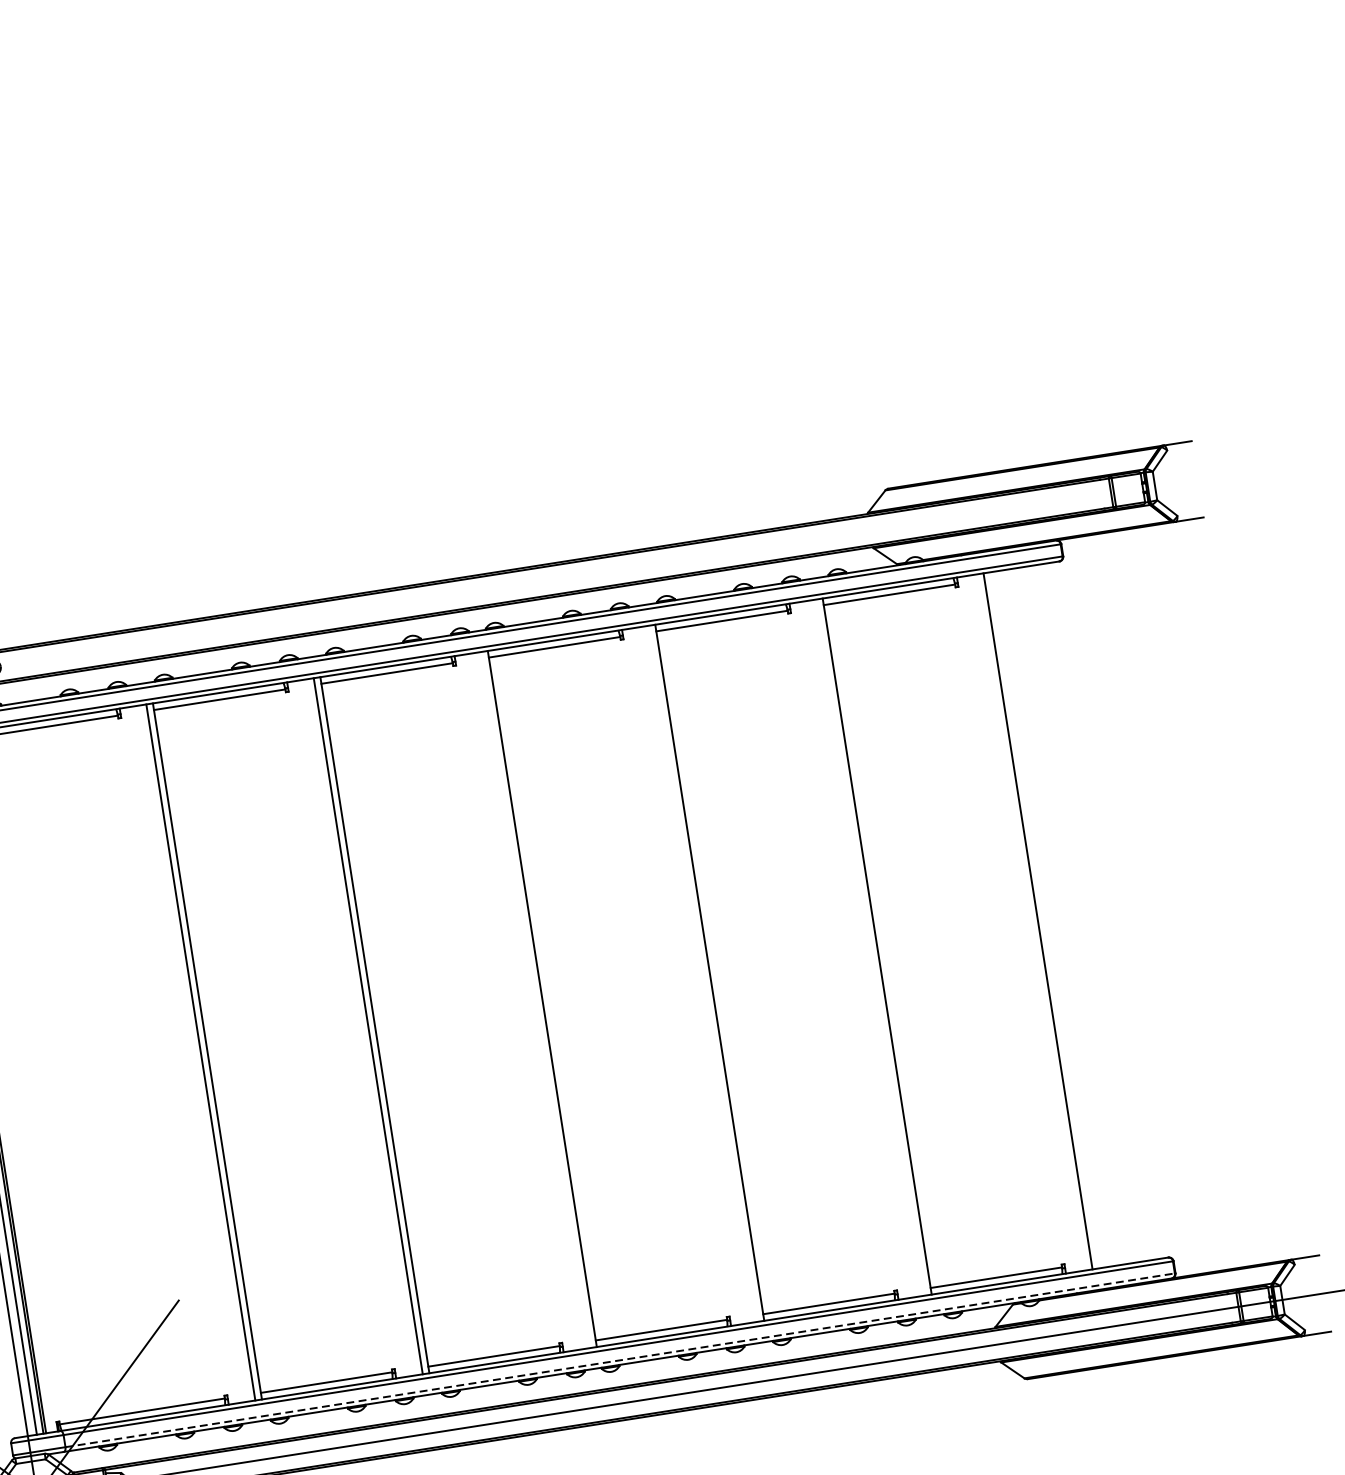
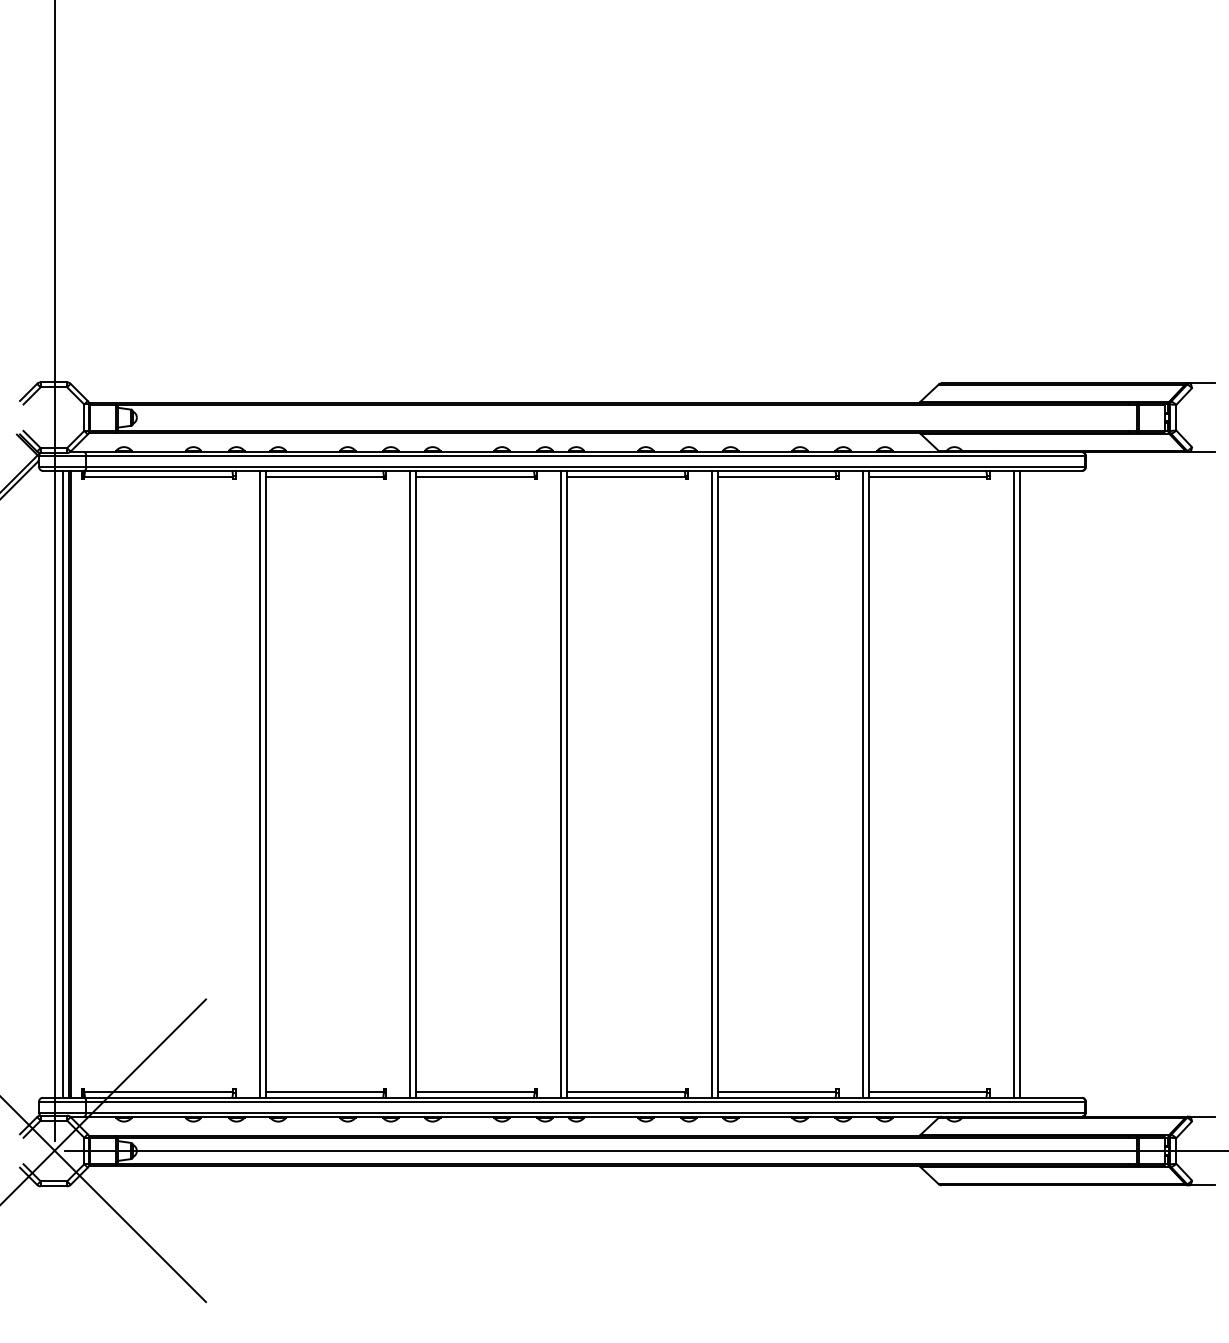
line: (1044, 919) -> (1019, 783), added
line: (870, 946) -> (862, 783), added
line: (702, 972) -> (711, 783), added
line: (535, 999) -> (561, 783), added
line: (619, 1360) -> (585, 1112), dashed -> solid

